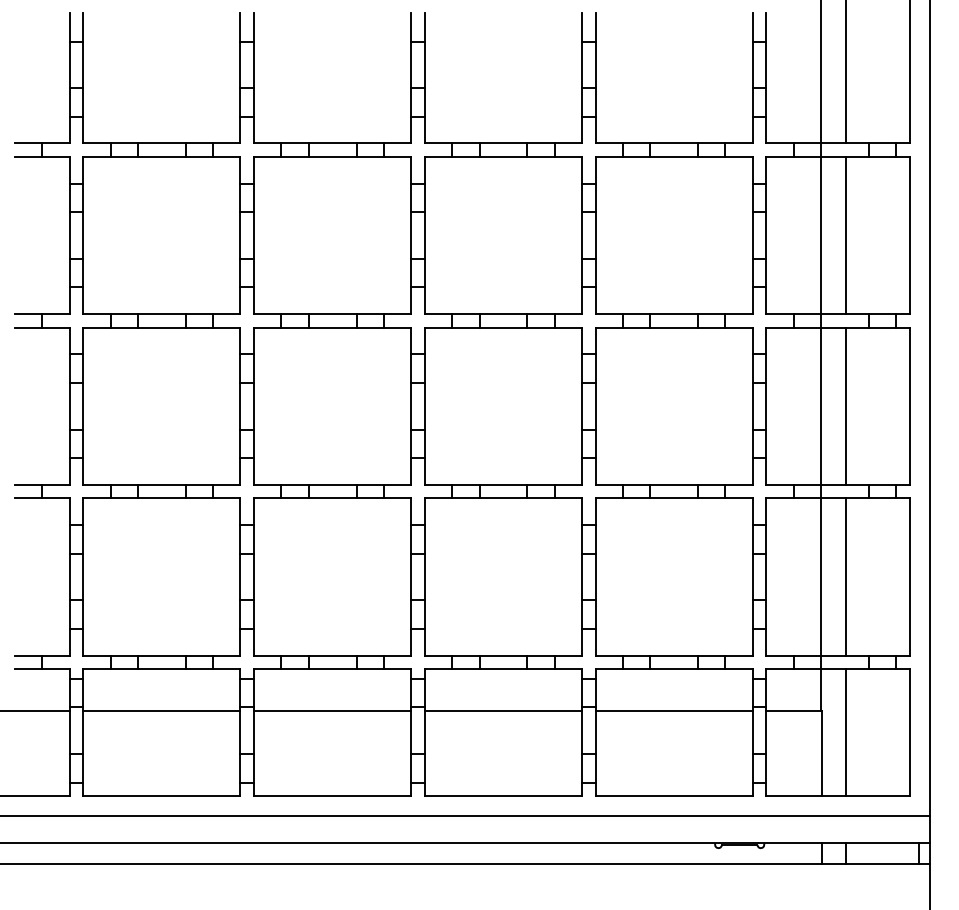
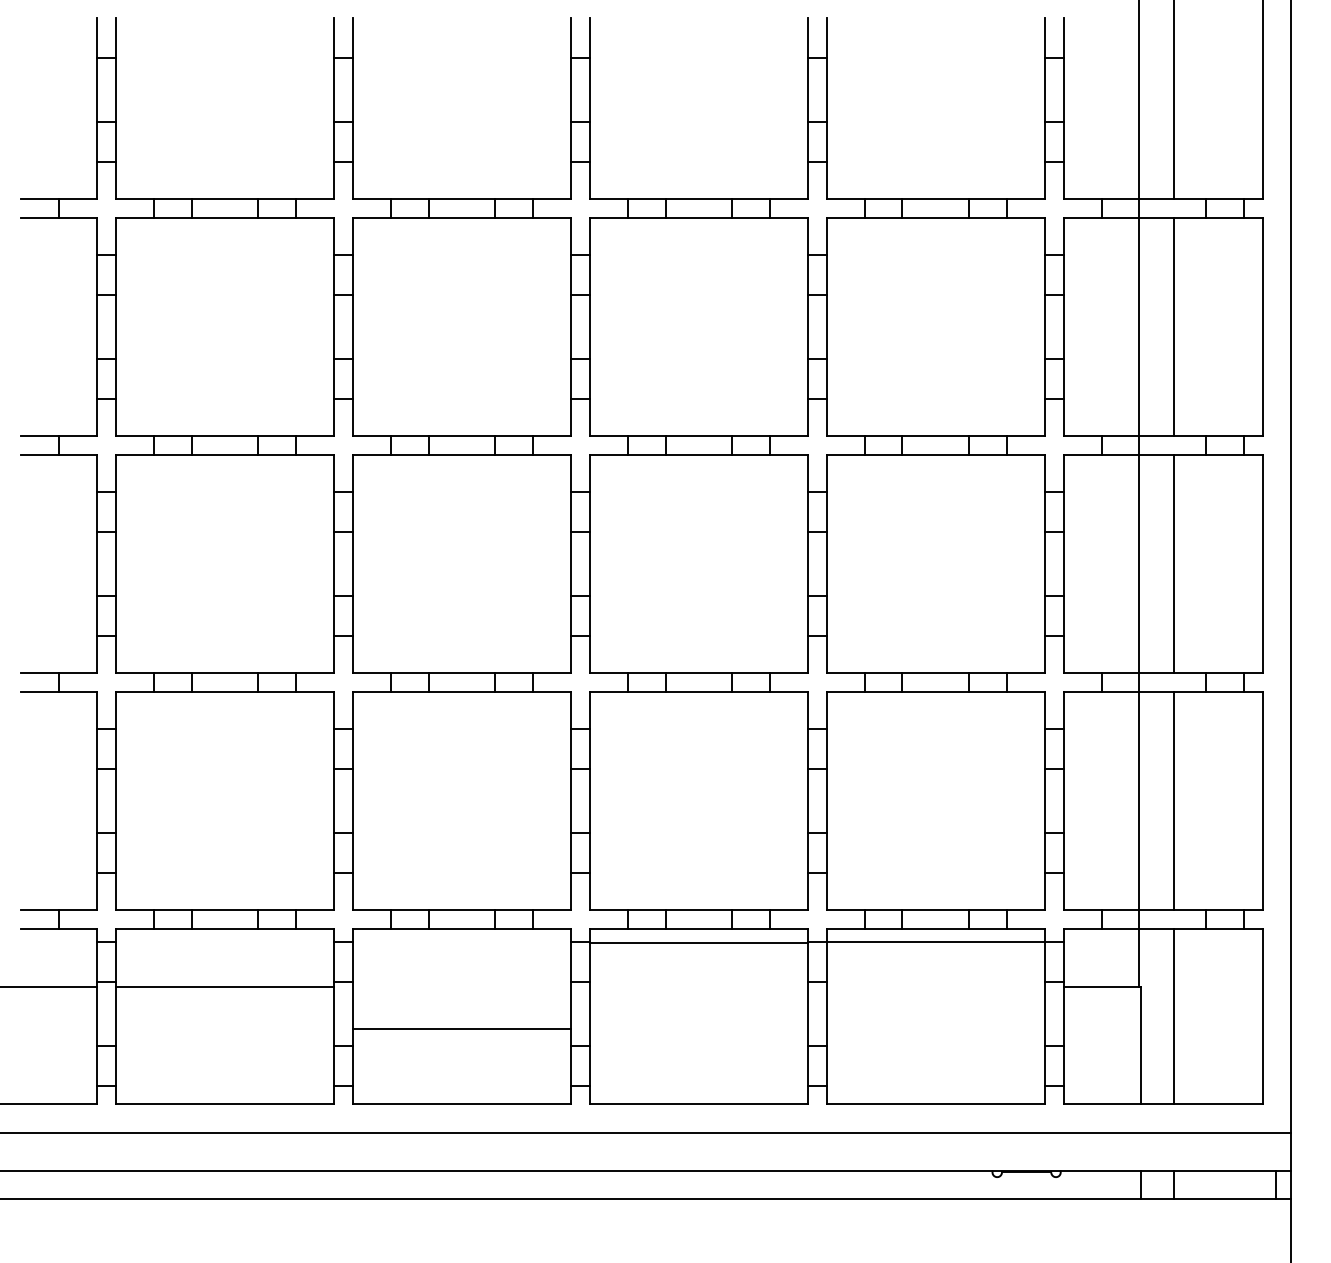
line: (332, 710) -> (461, 1028), moved
line: (503, 710) -> (698, 942), moved
line: (674, 710) -> (935, 941), moved

